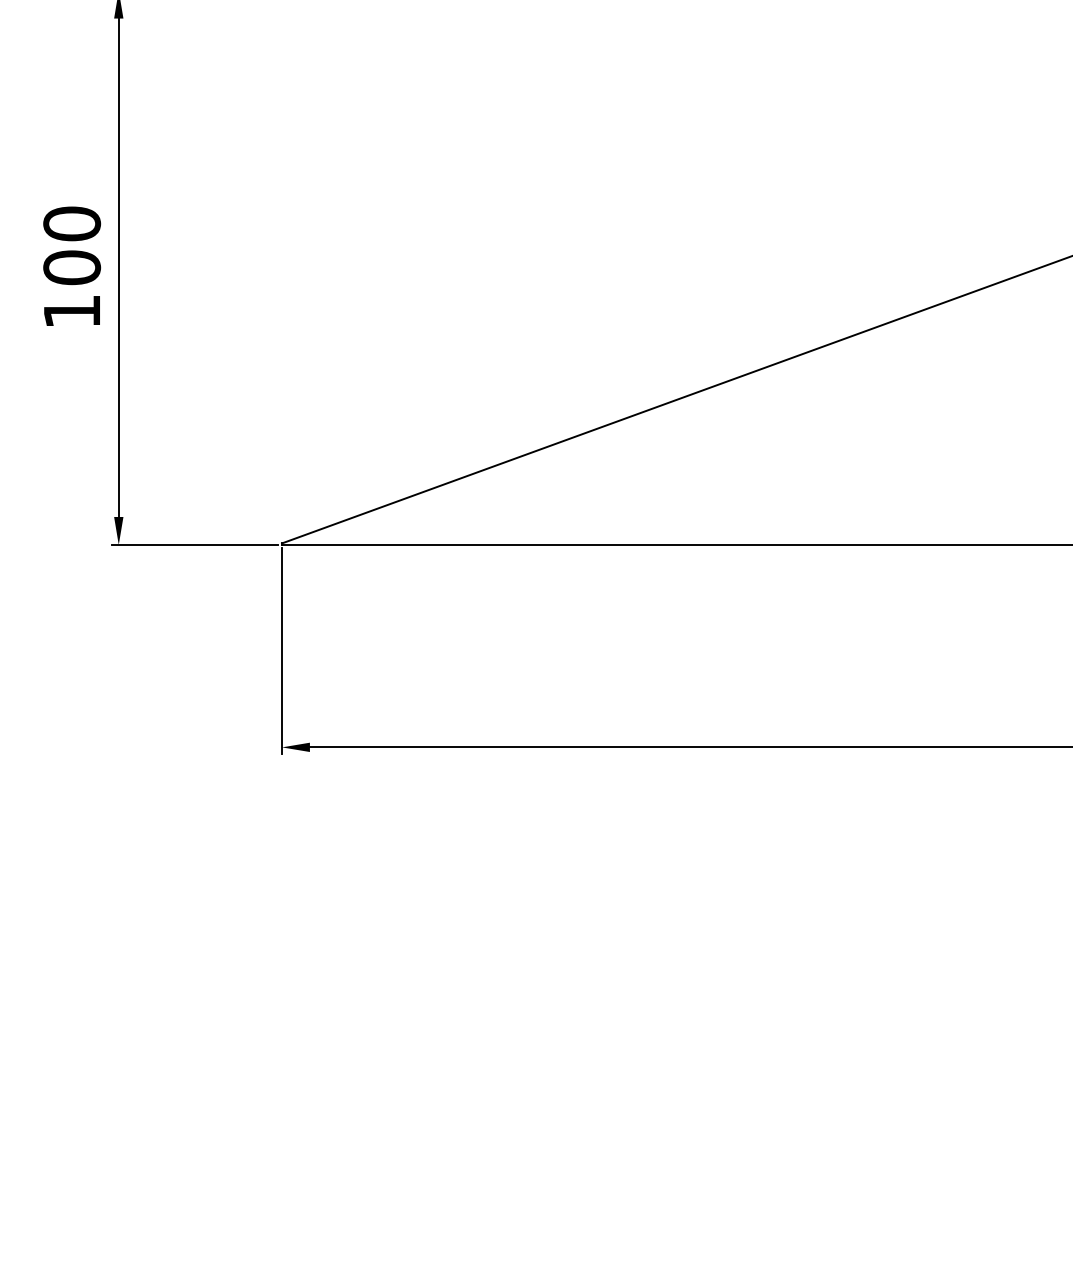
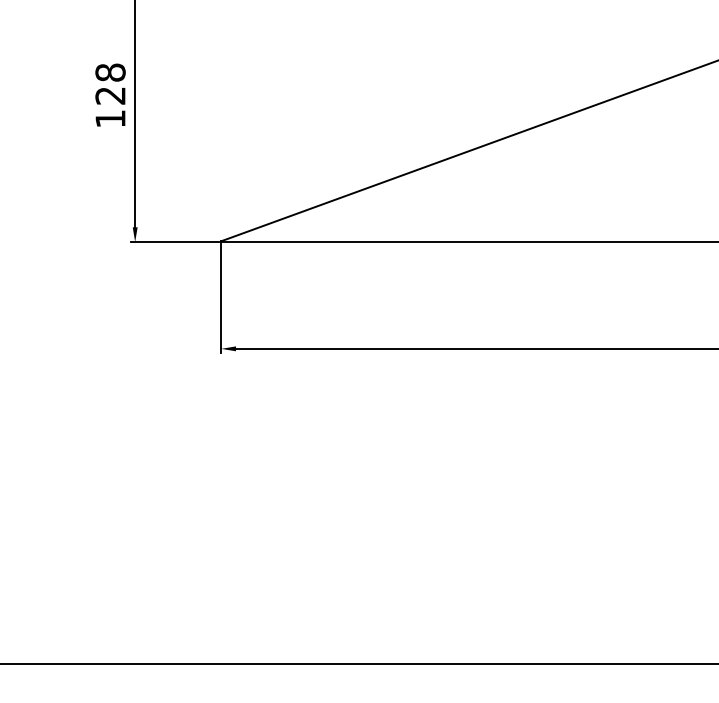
text: (71, 244) -> (110, 83), 100 -> 128

